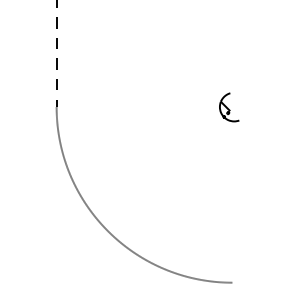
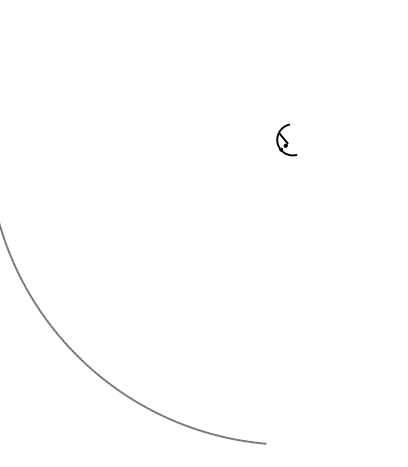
part: (228, 106) -> (286, 138), size x0.62

